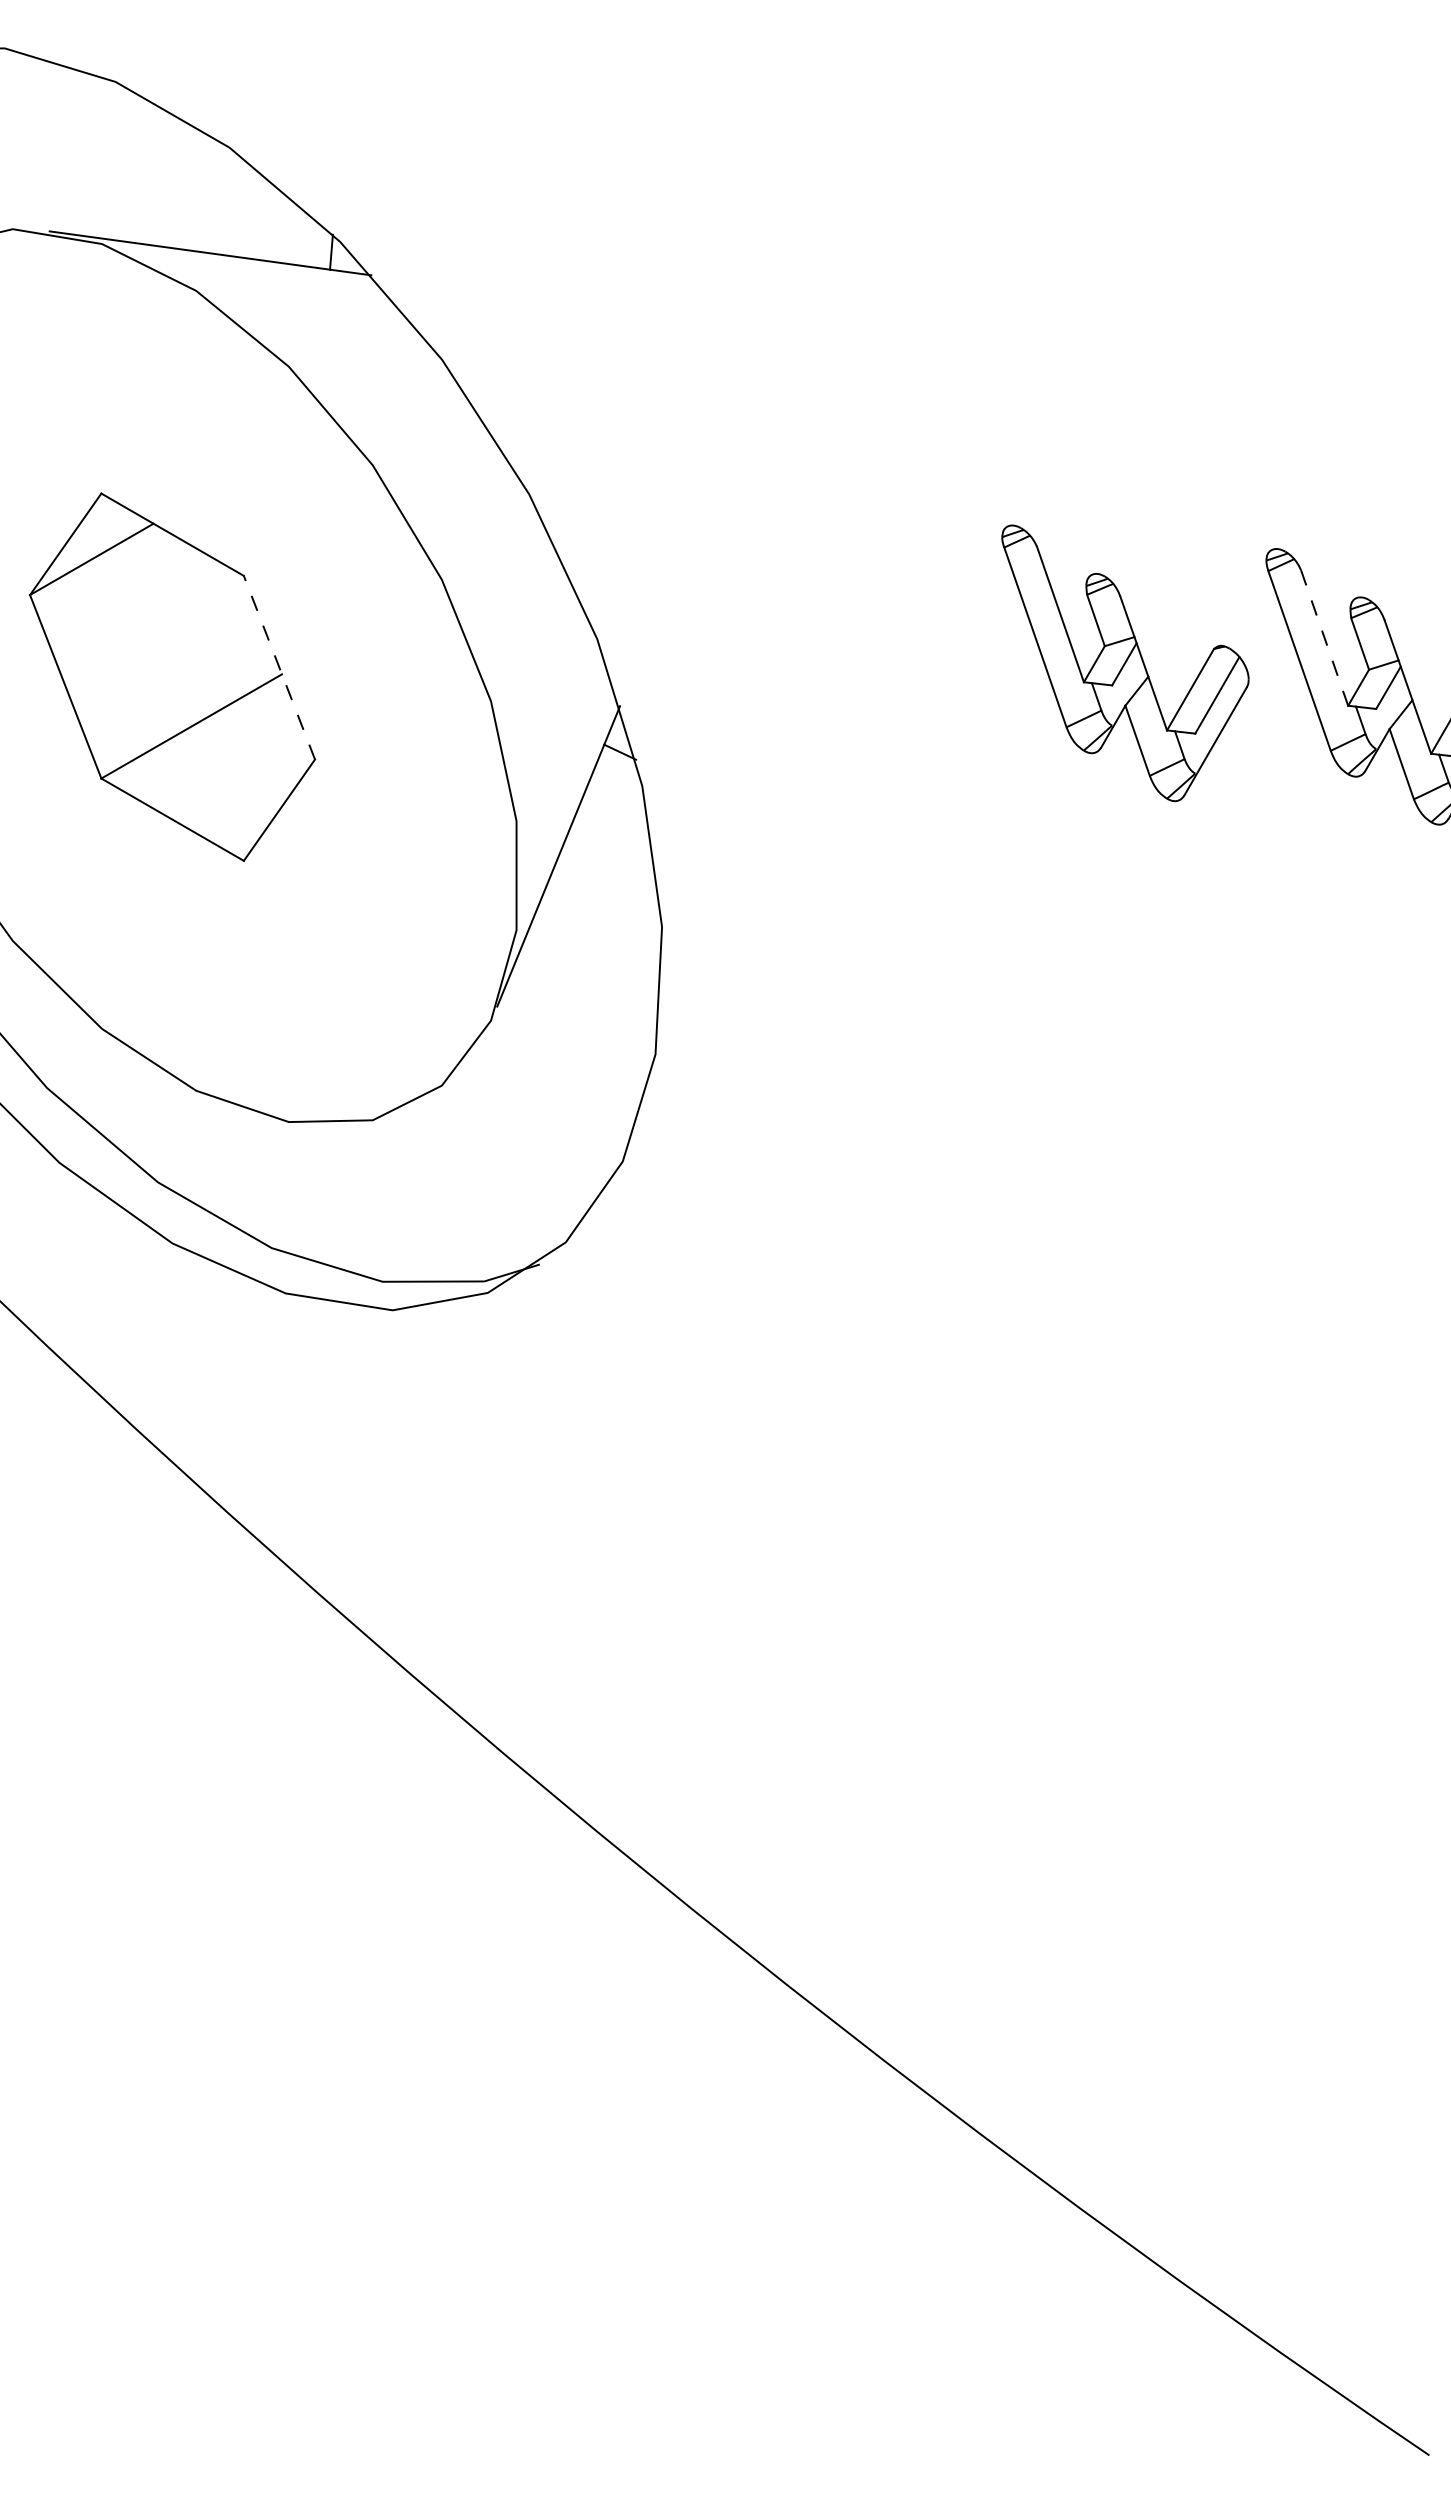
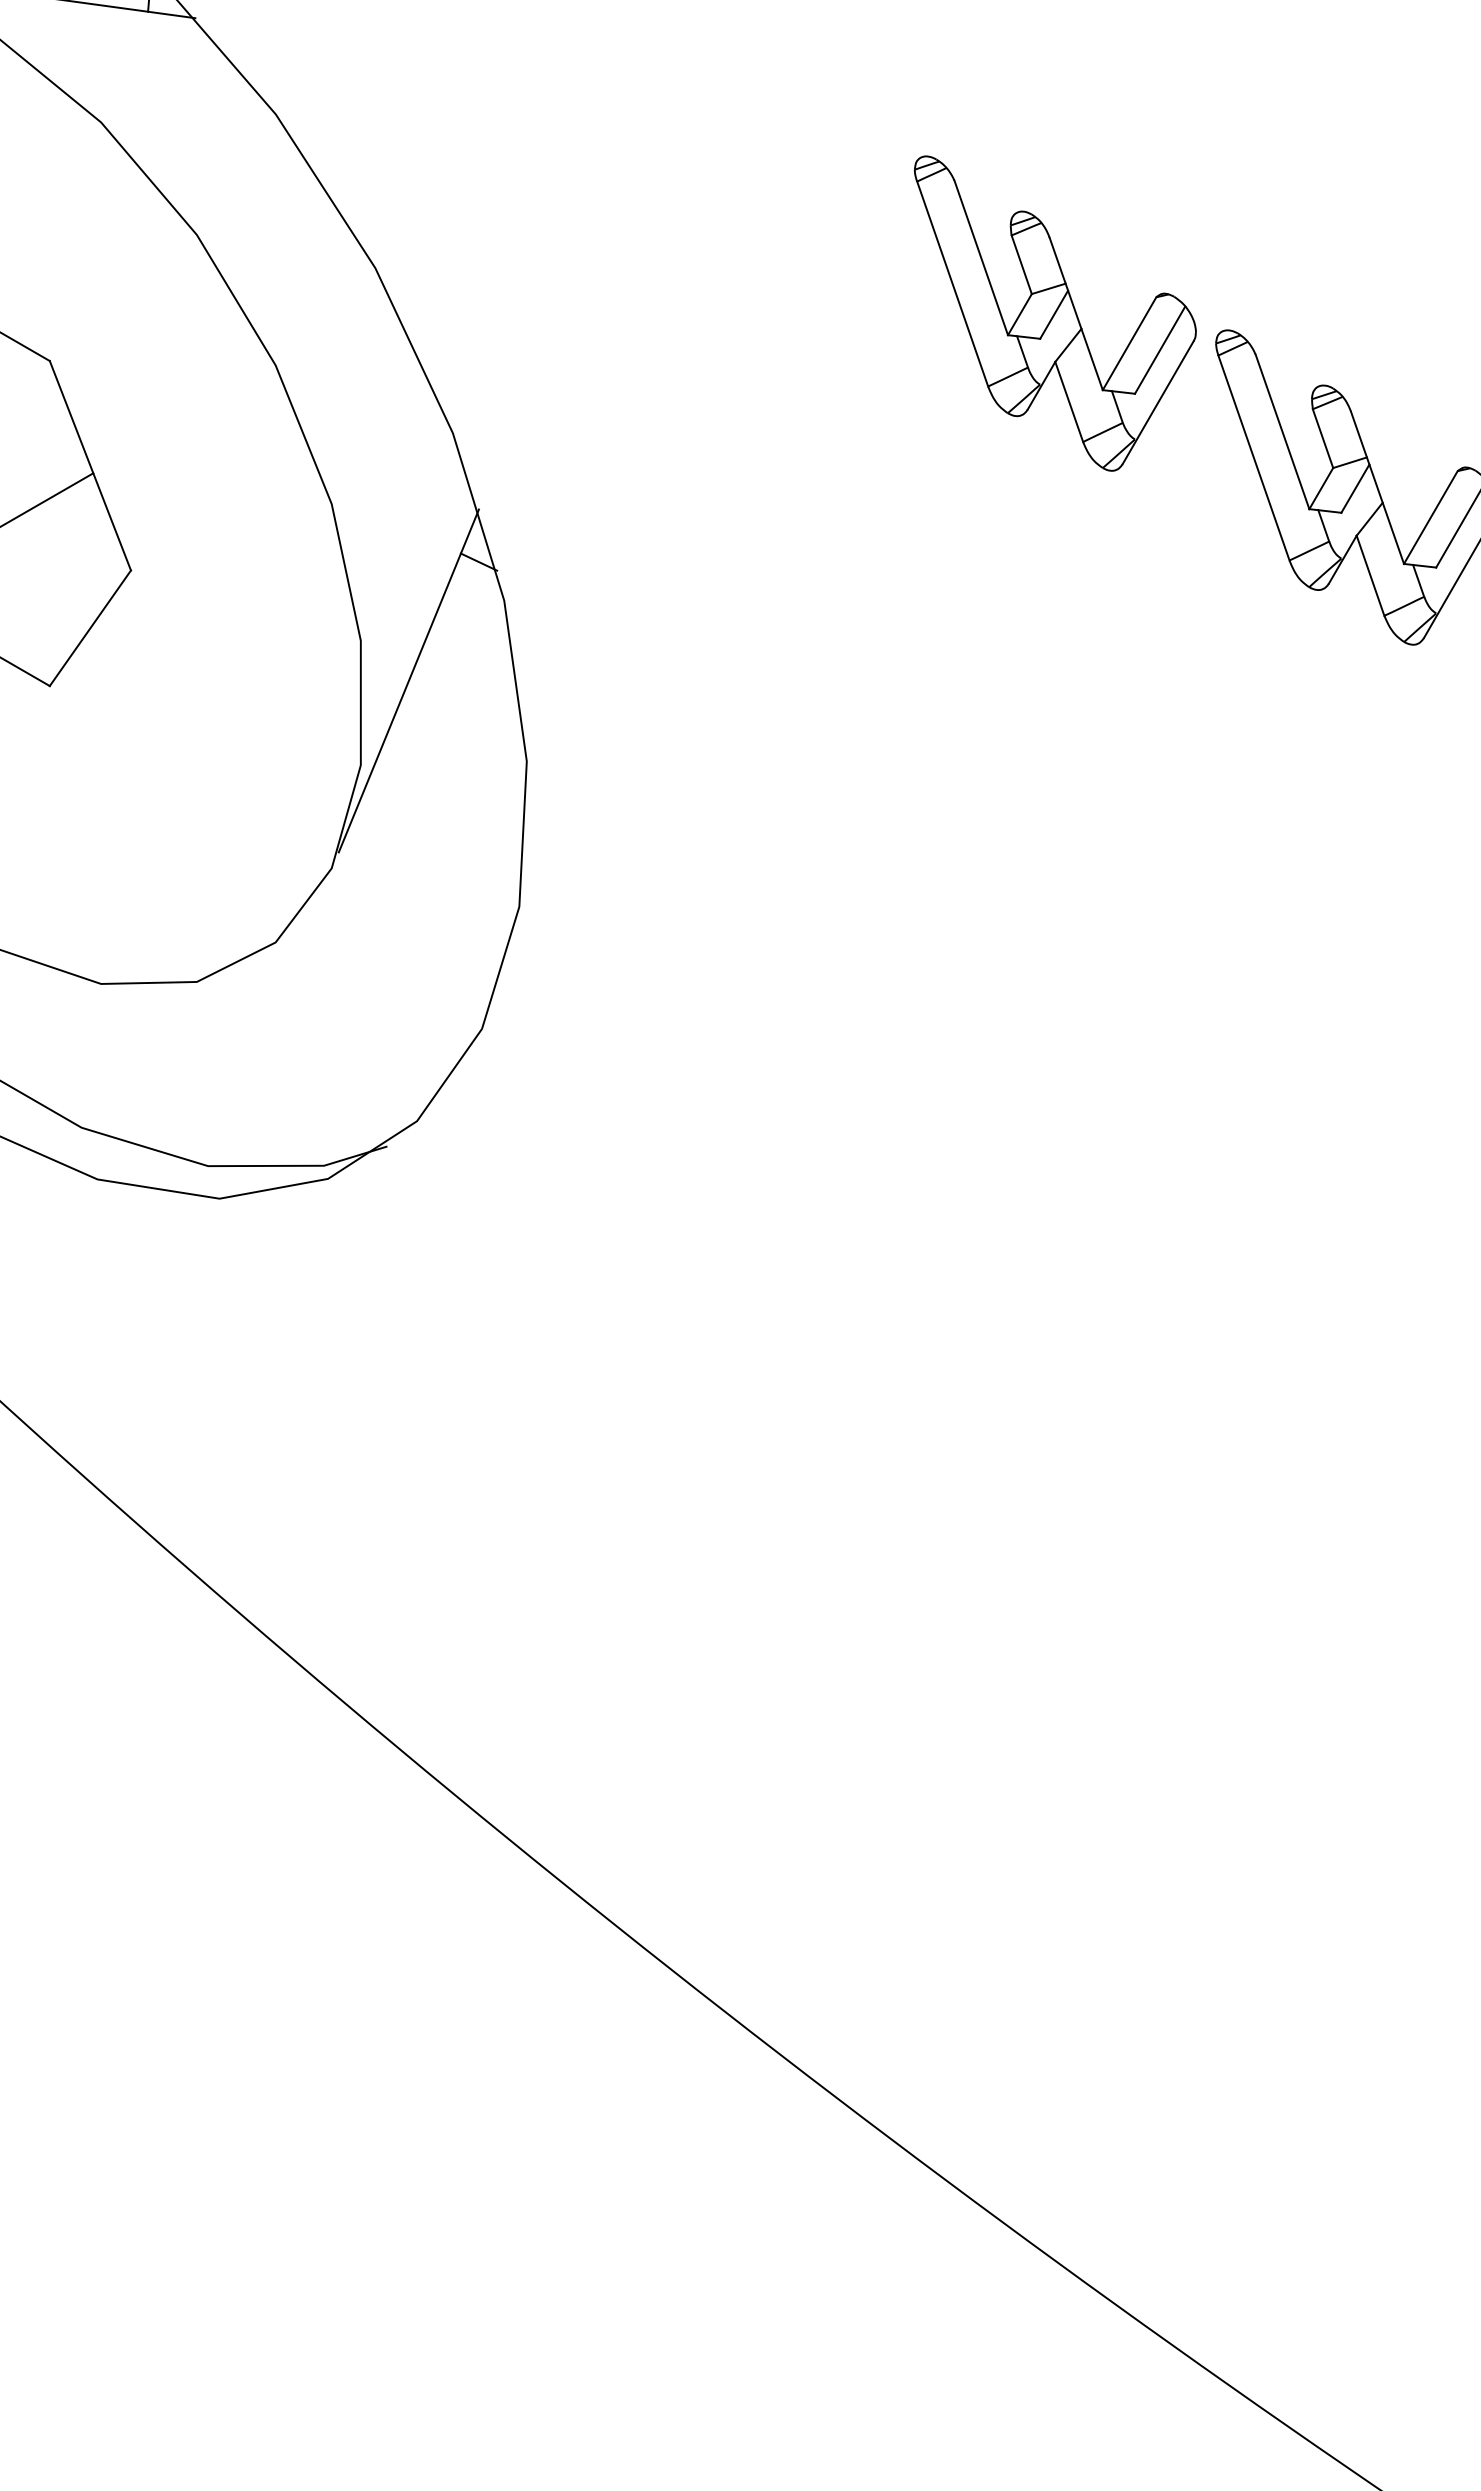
line: (1324, 638) -> (1282, 432), dashed -> solid
part: (1125, 663) -> (1055, 313), moved
line: (279, 667) -> (90, 465), dashed -> solid

